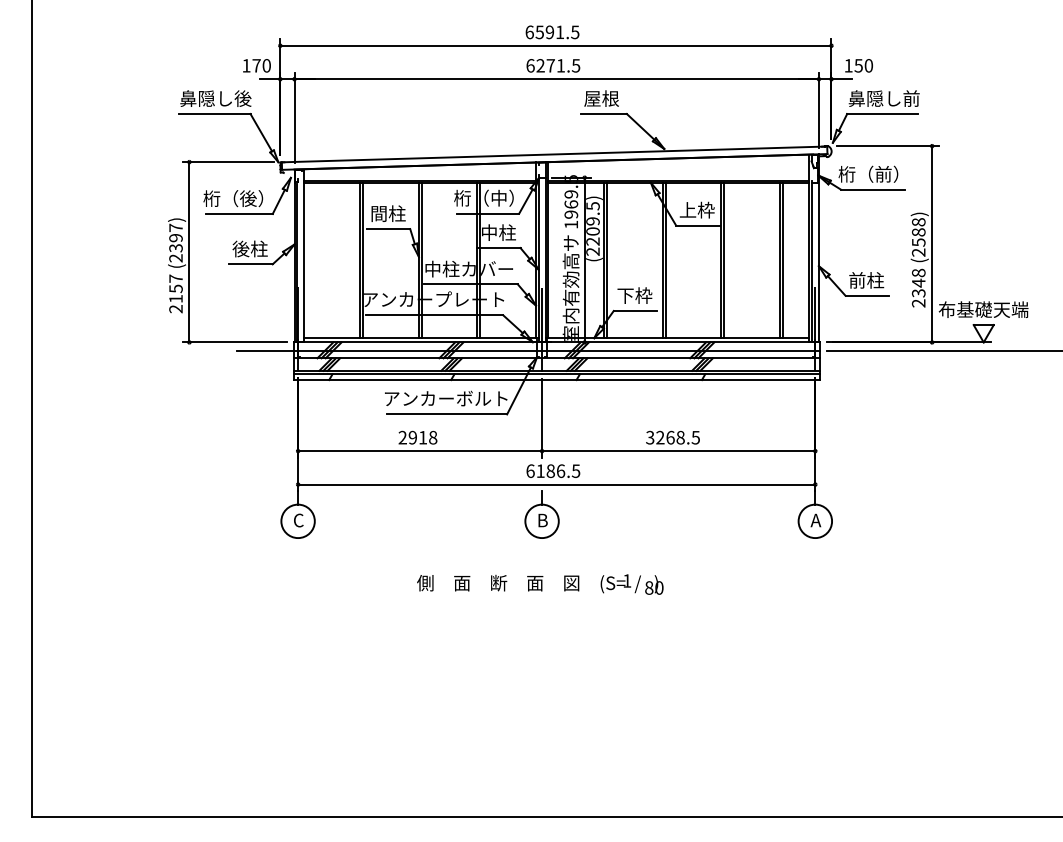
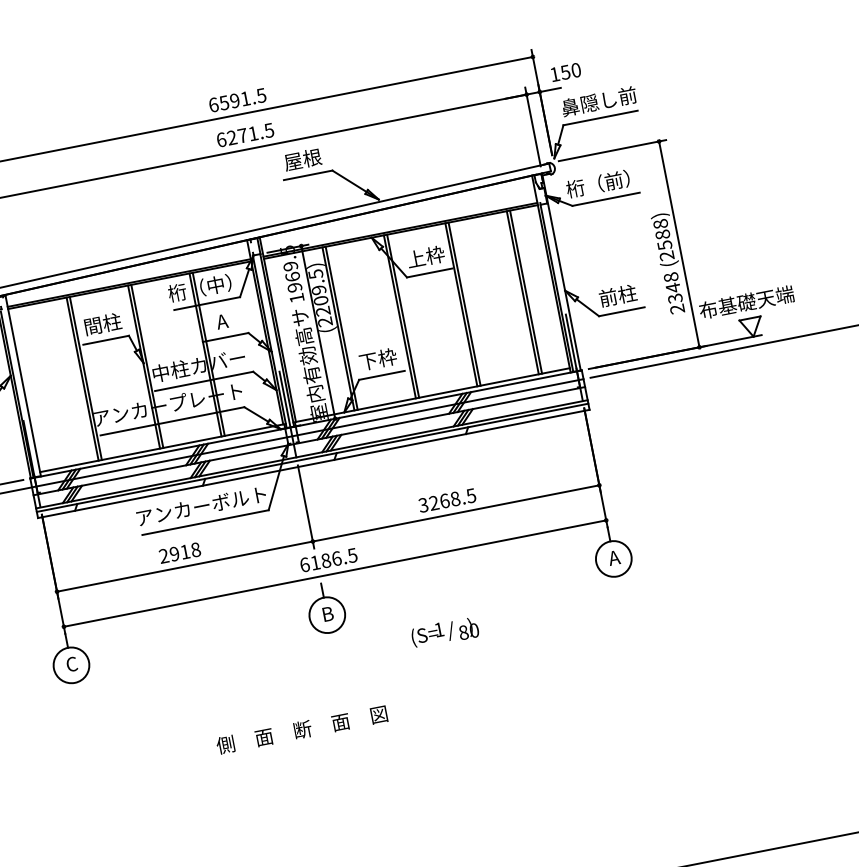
text: (498, 232) -> (222, 321), 中柱 -> A
text: (498, 583) -> (302, 730), moved
text: (631, 584) -> (444, 632), moved

